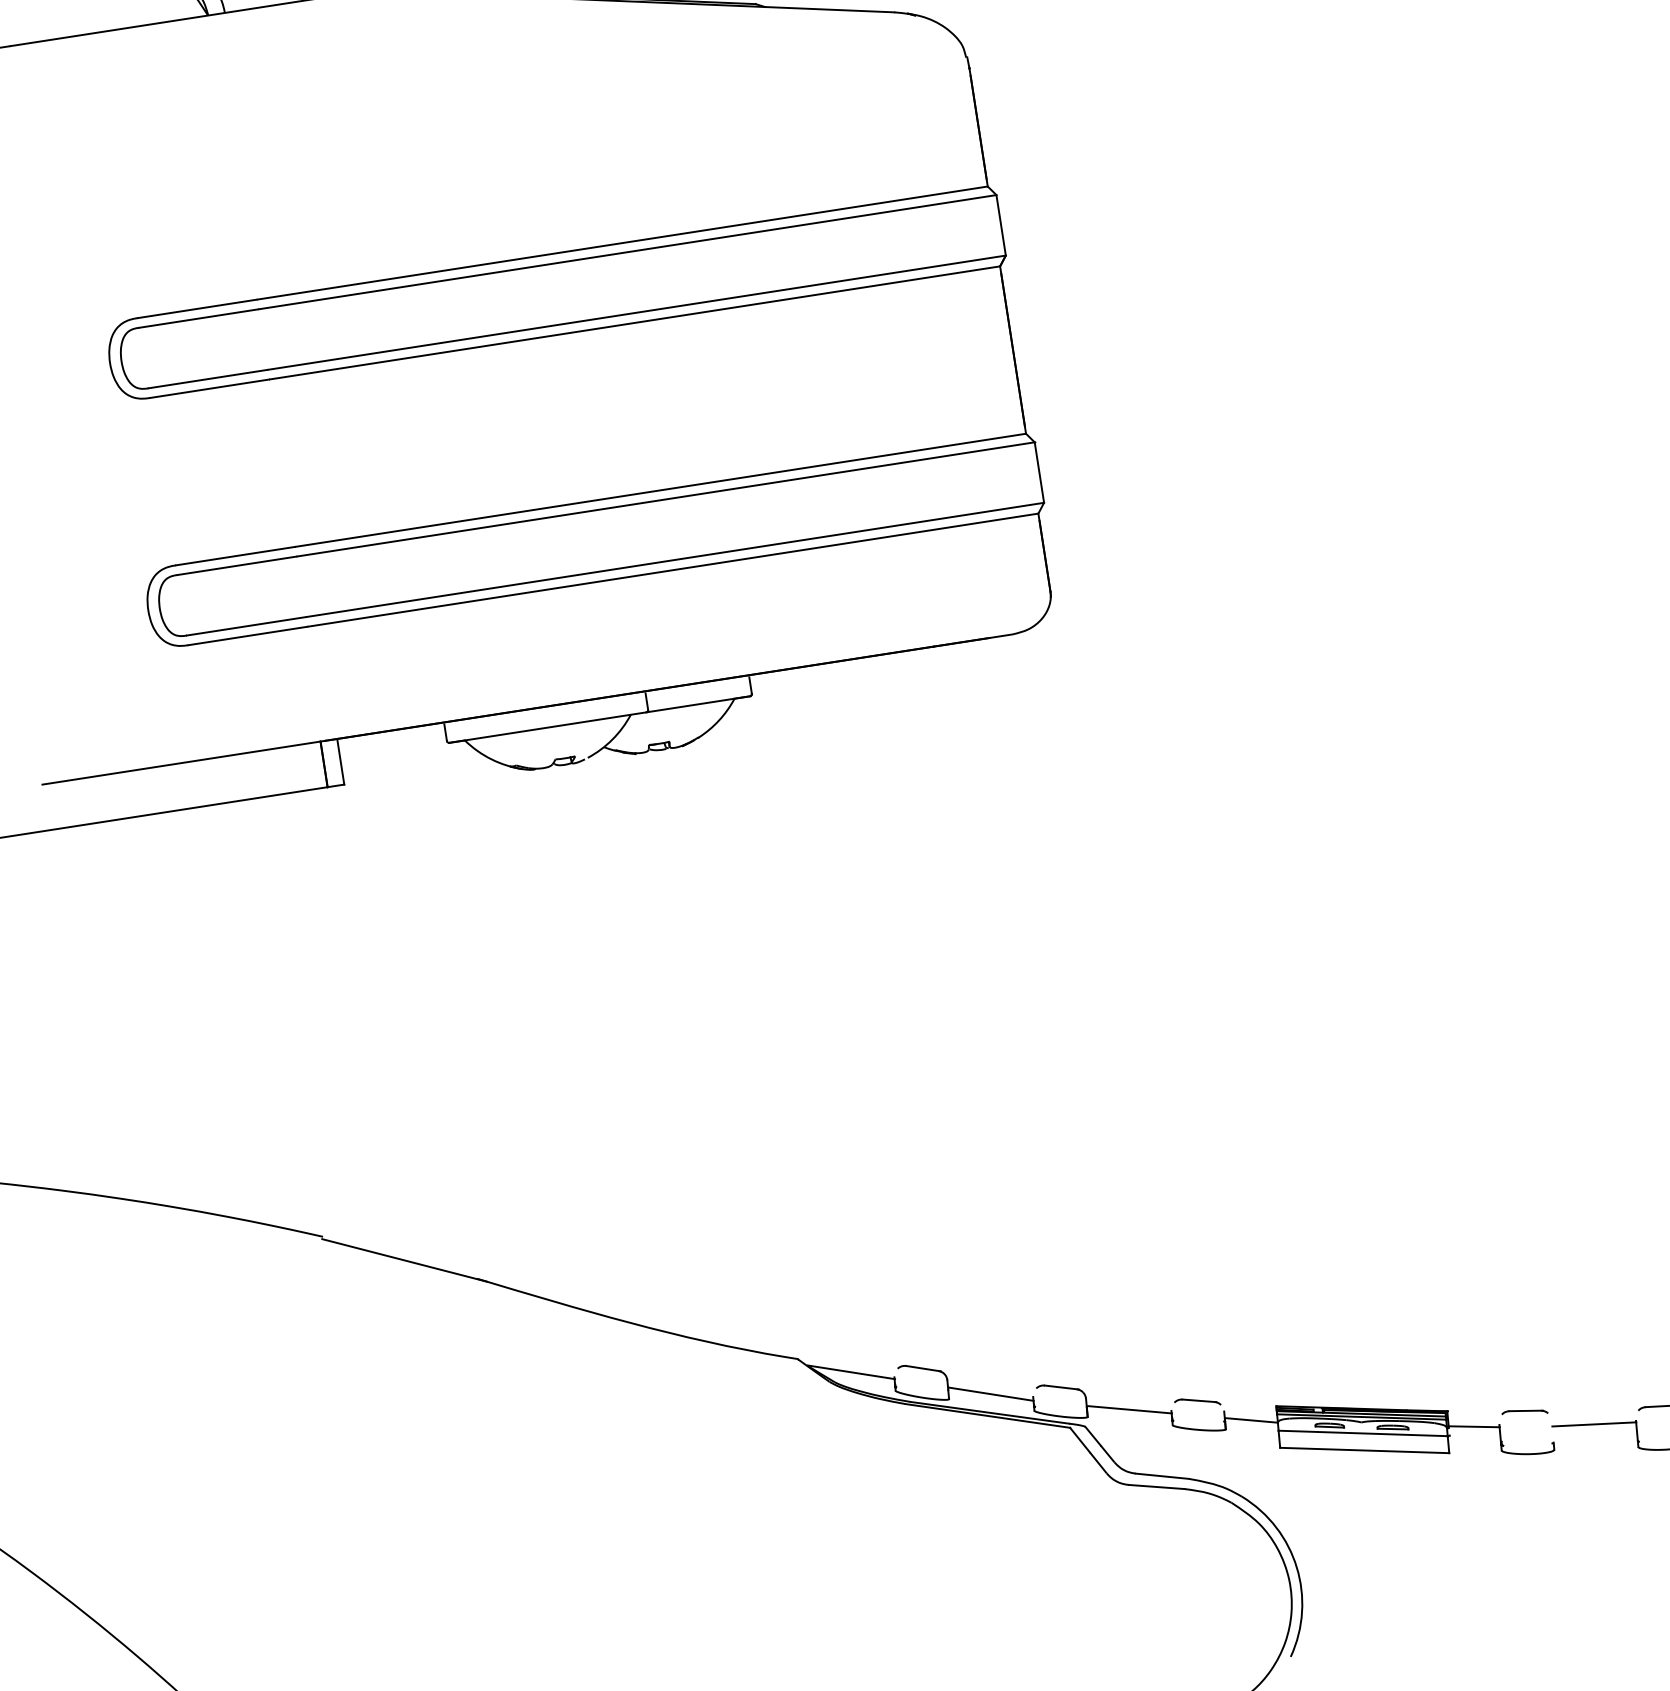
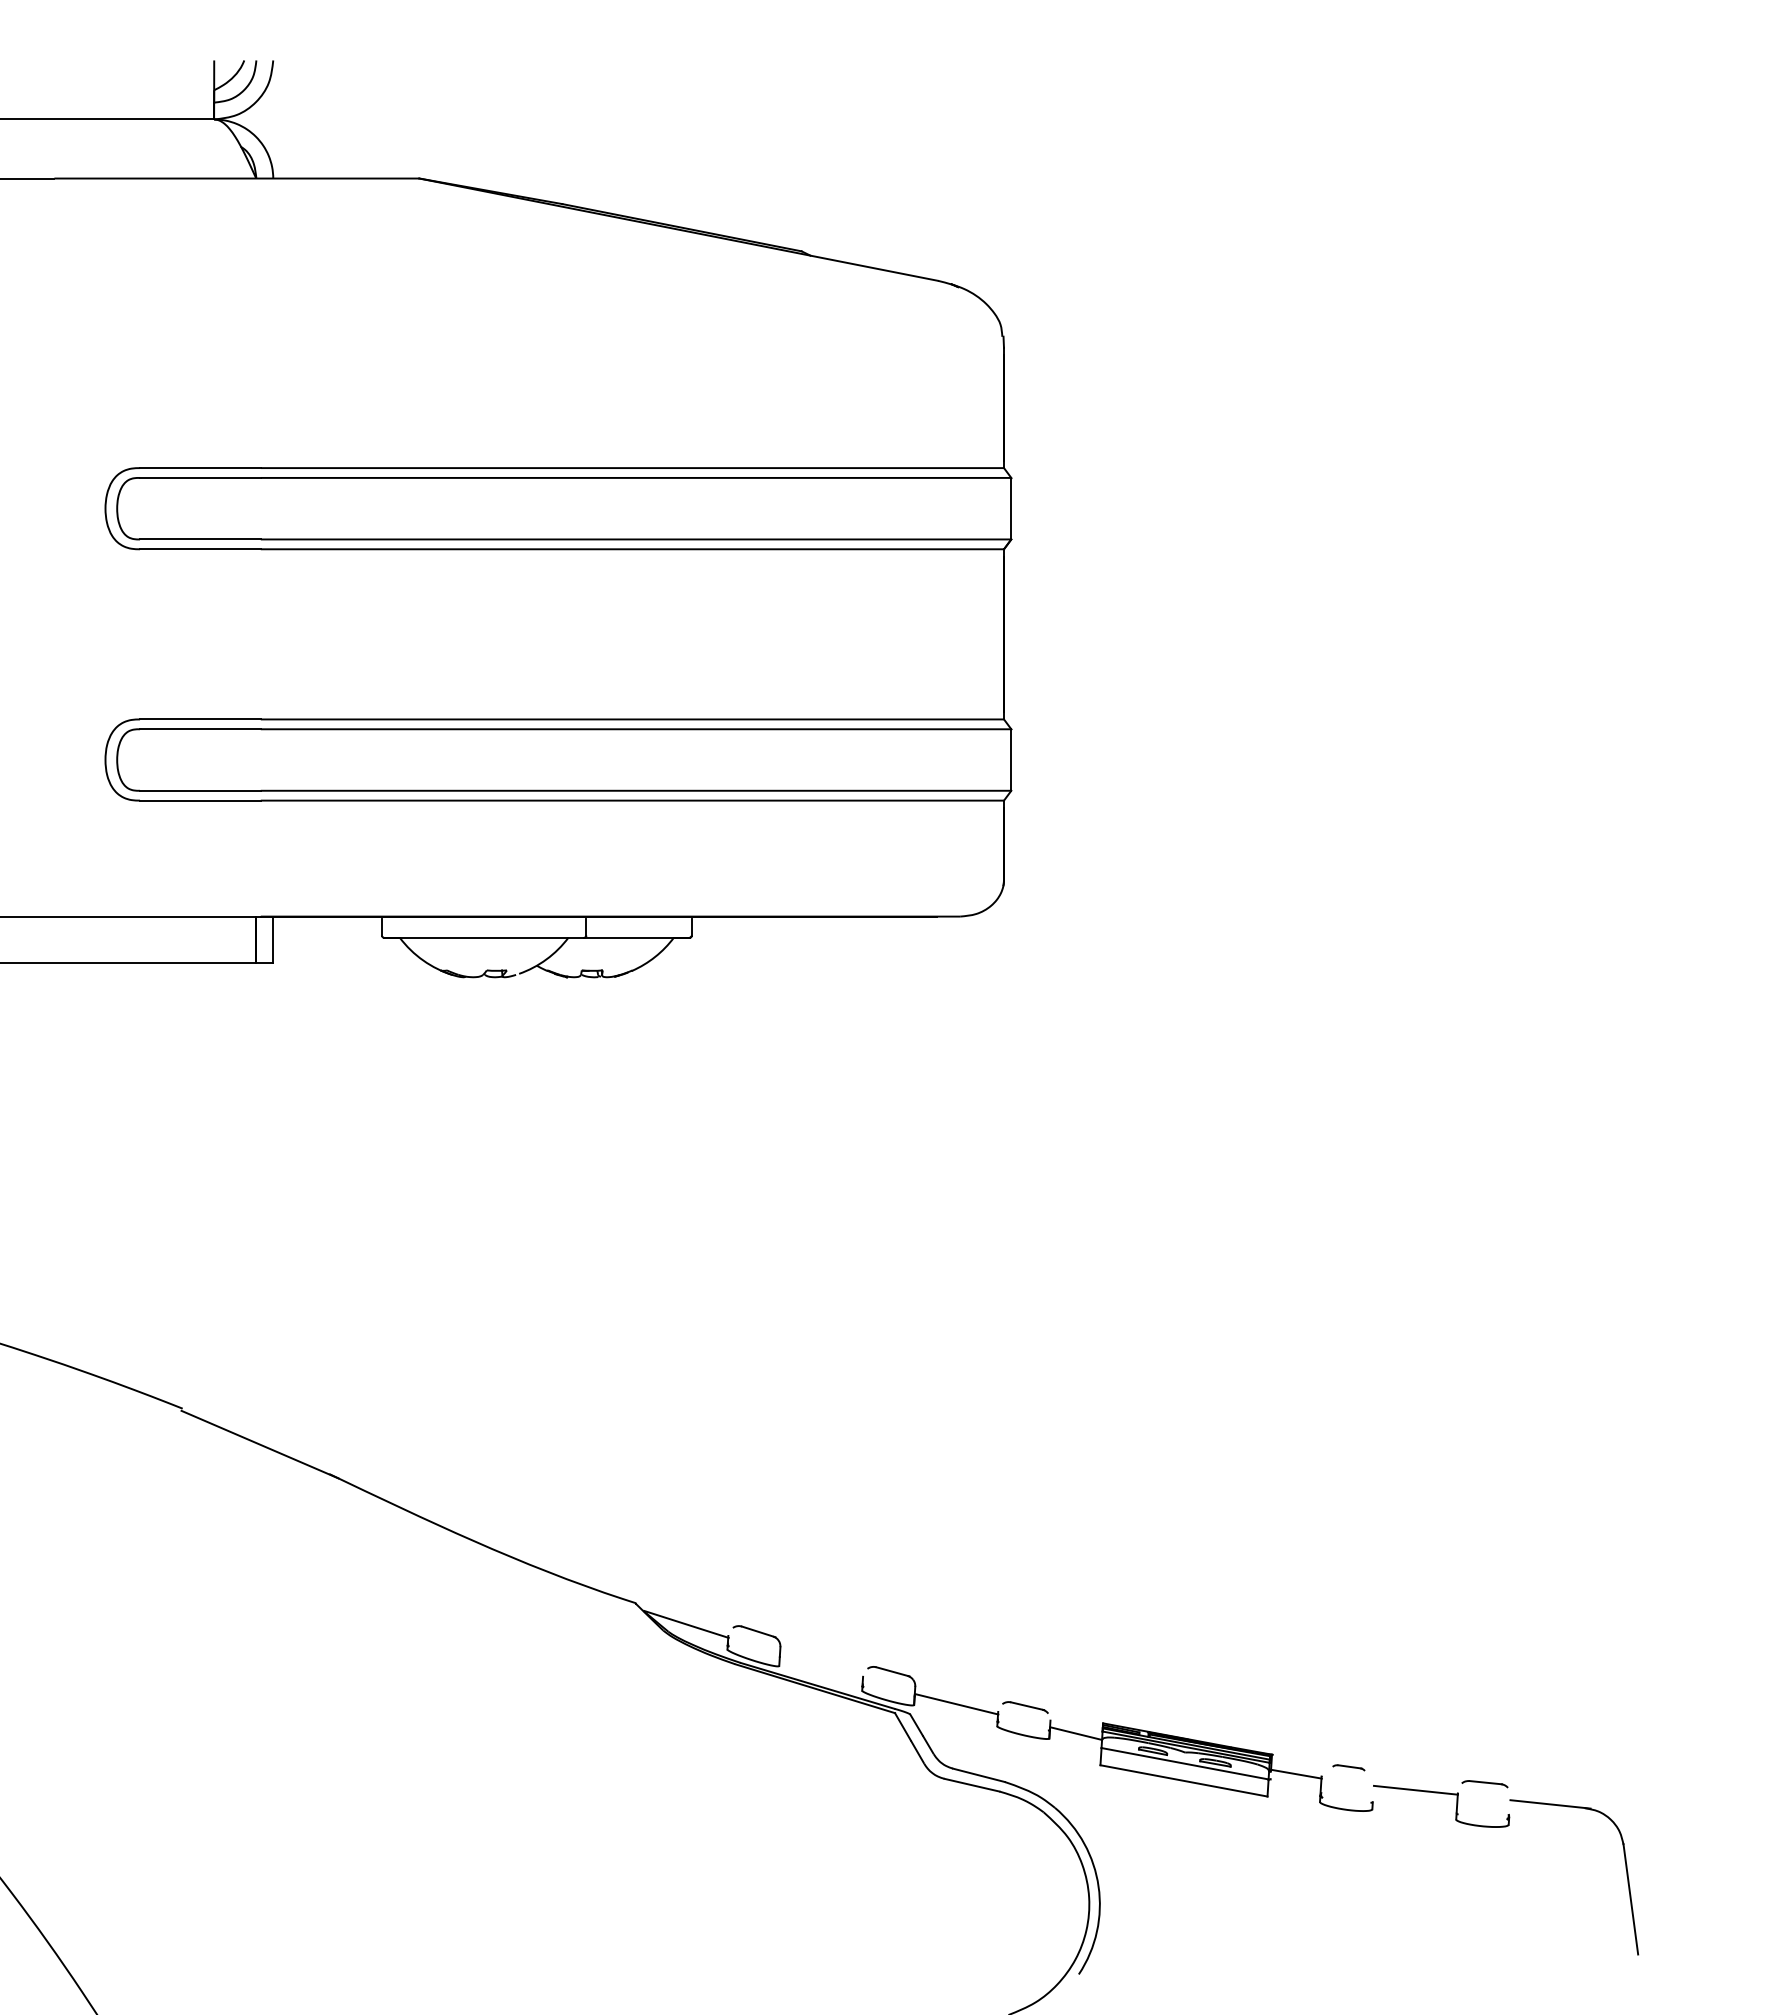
line: (990, 1394) -> (821, 1667), removed
part: (1524, 1412) -> (1348, 1767), size x0.7

